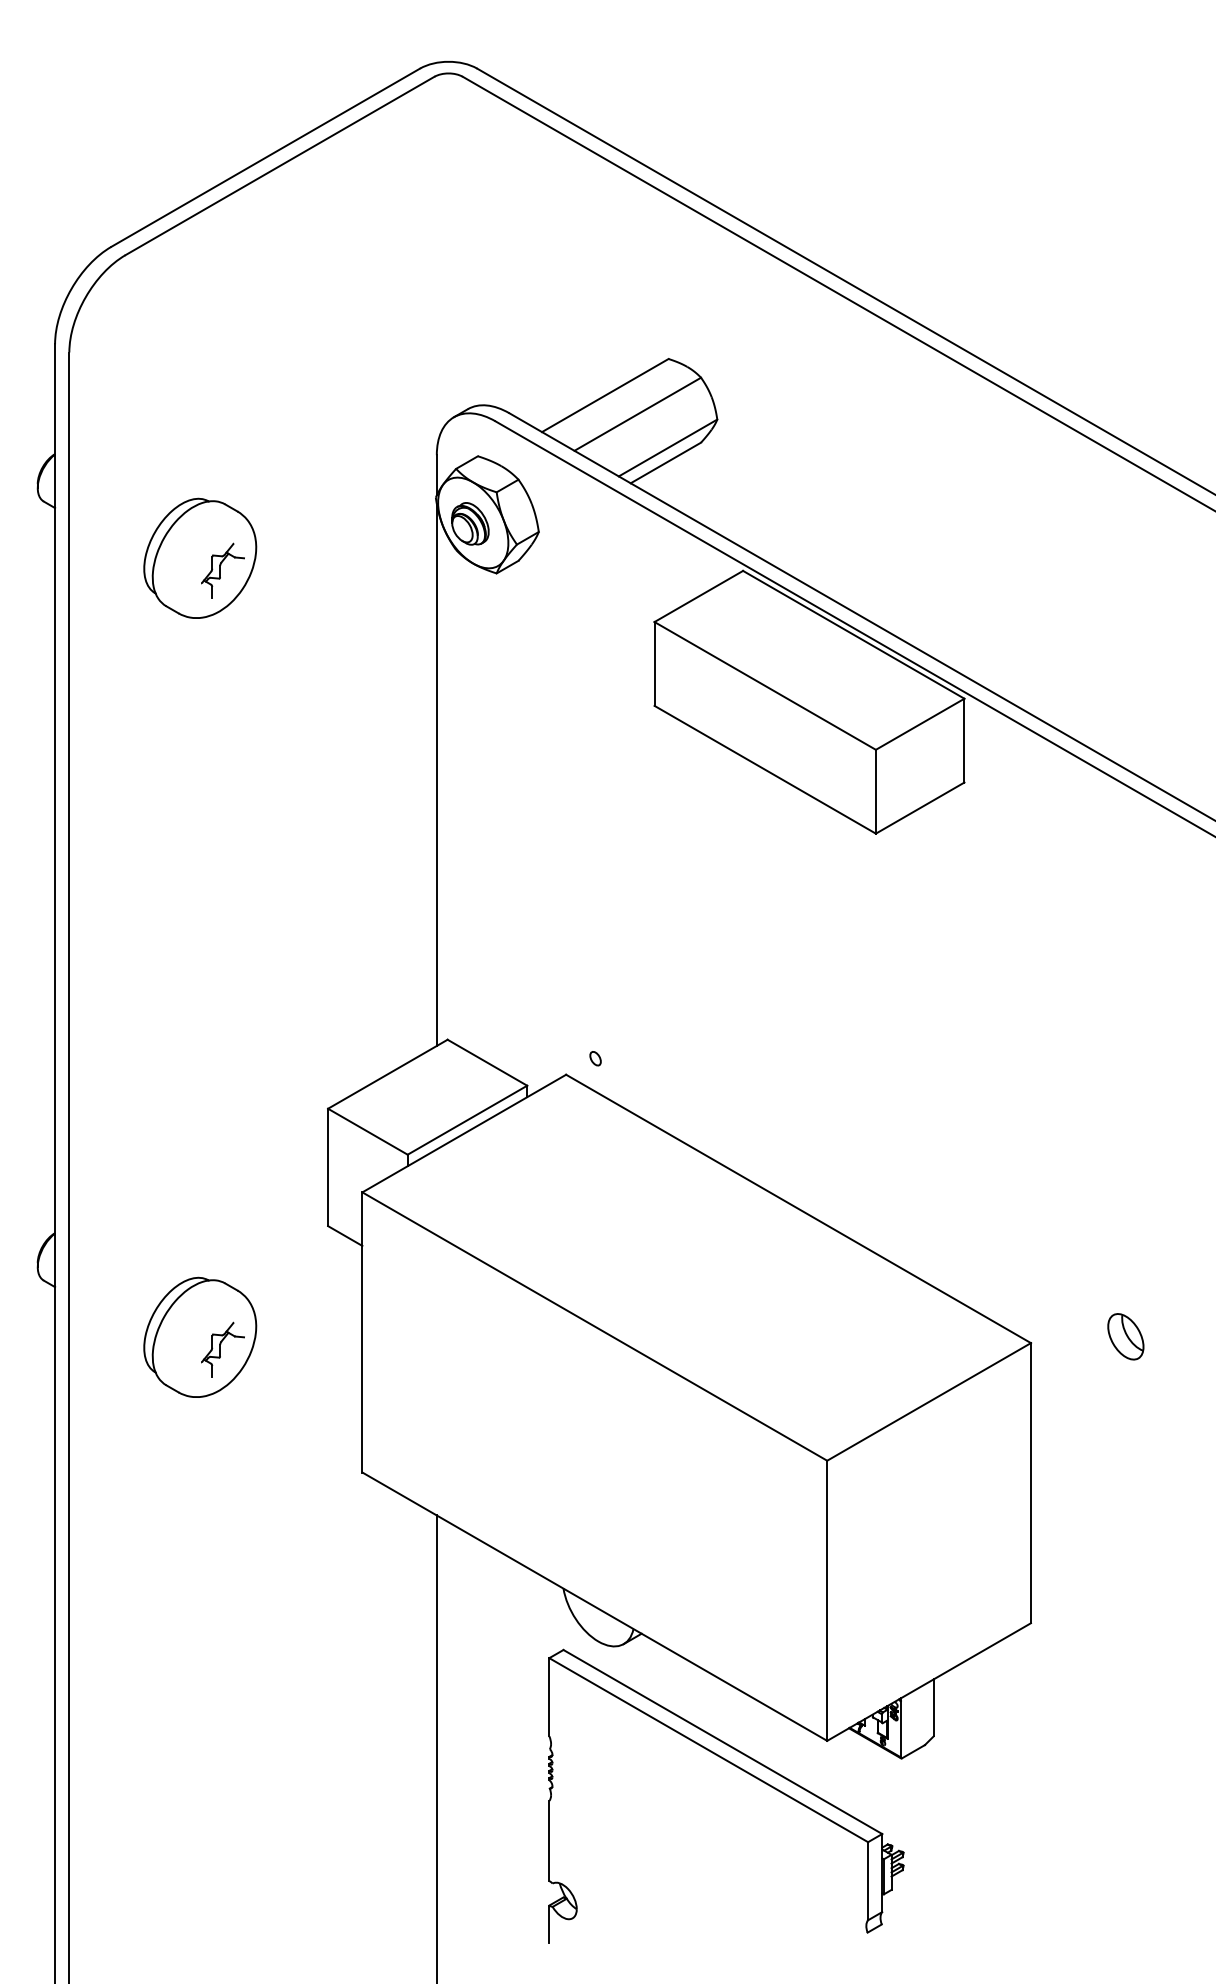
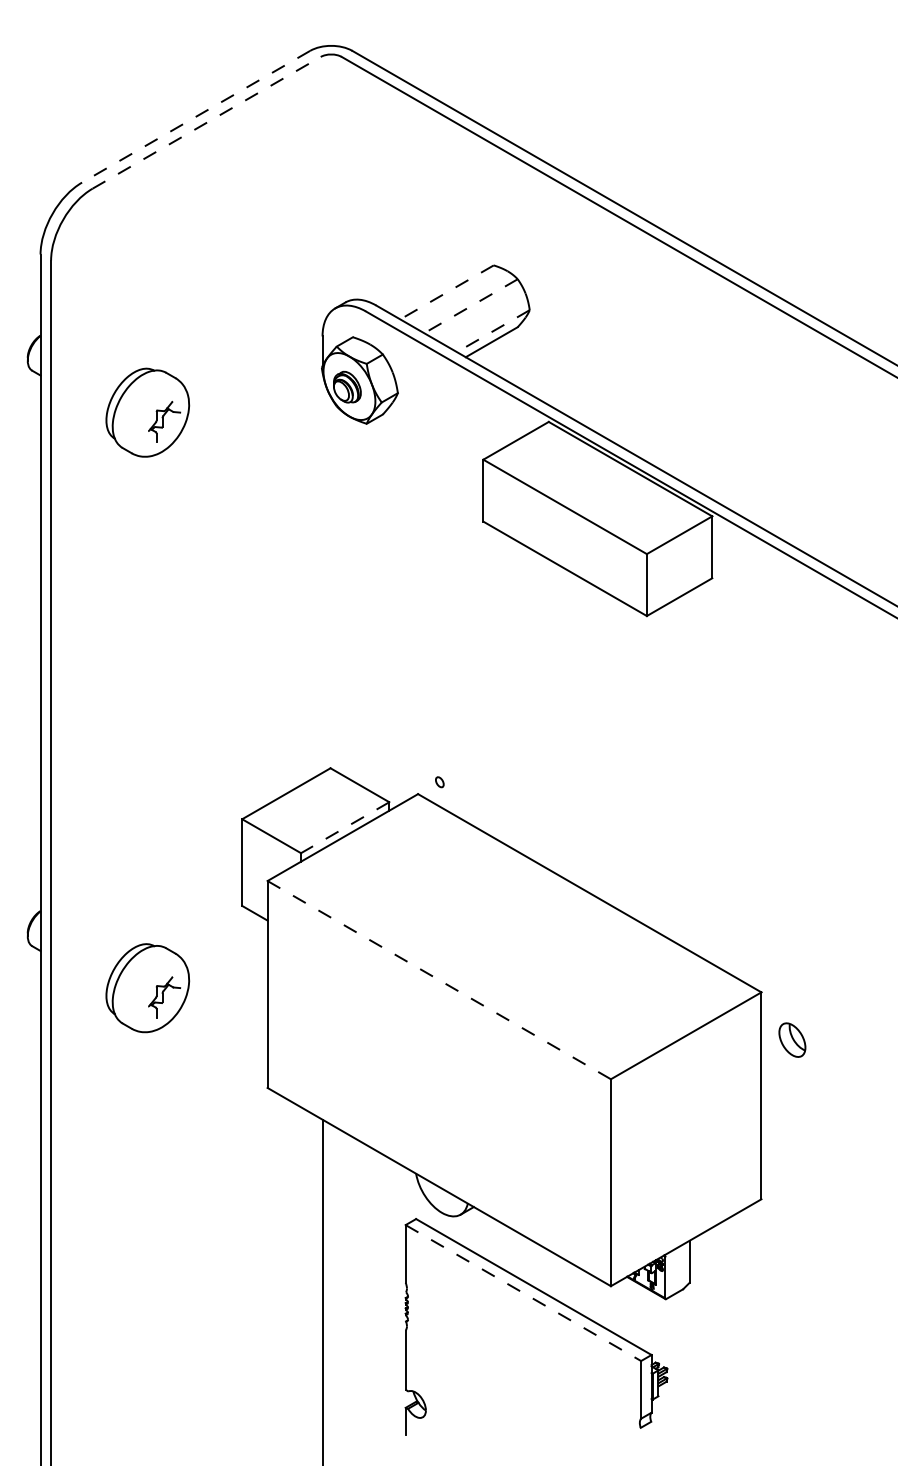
line: (265, 158) -> (195, 117), solid -> dashed
line: (280, 165) -> (207, 122), solid -> dashed
line: (604, 395) -> (446, 292), solid -> dashed
line: (637, 414) -> (470, 306), solid -> dashed
line: (668, 447) -> (493, 330), solid -> dashed
line: (436, 774) -> (322, 572), removed
line: (467, 1120) -> (345, 827), solid -> dashed
line: (595, 1326) -> (439, 980), solid -> dashed
part: (1125, 1336) -> (792, 1039), moved
line: (709, 1750) -> (523, 1293), solid -> dashed

